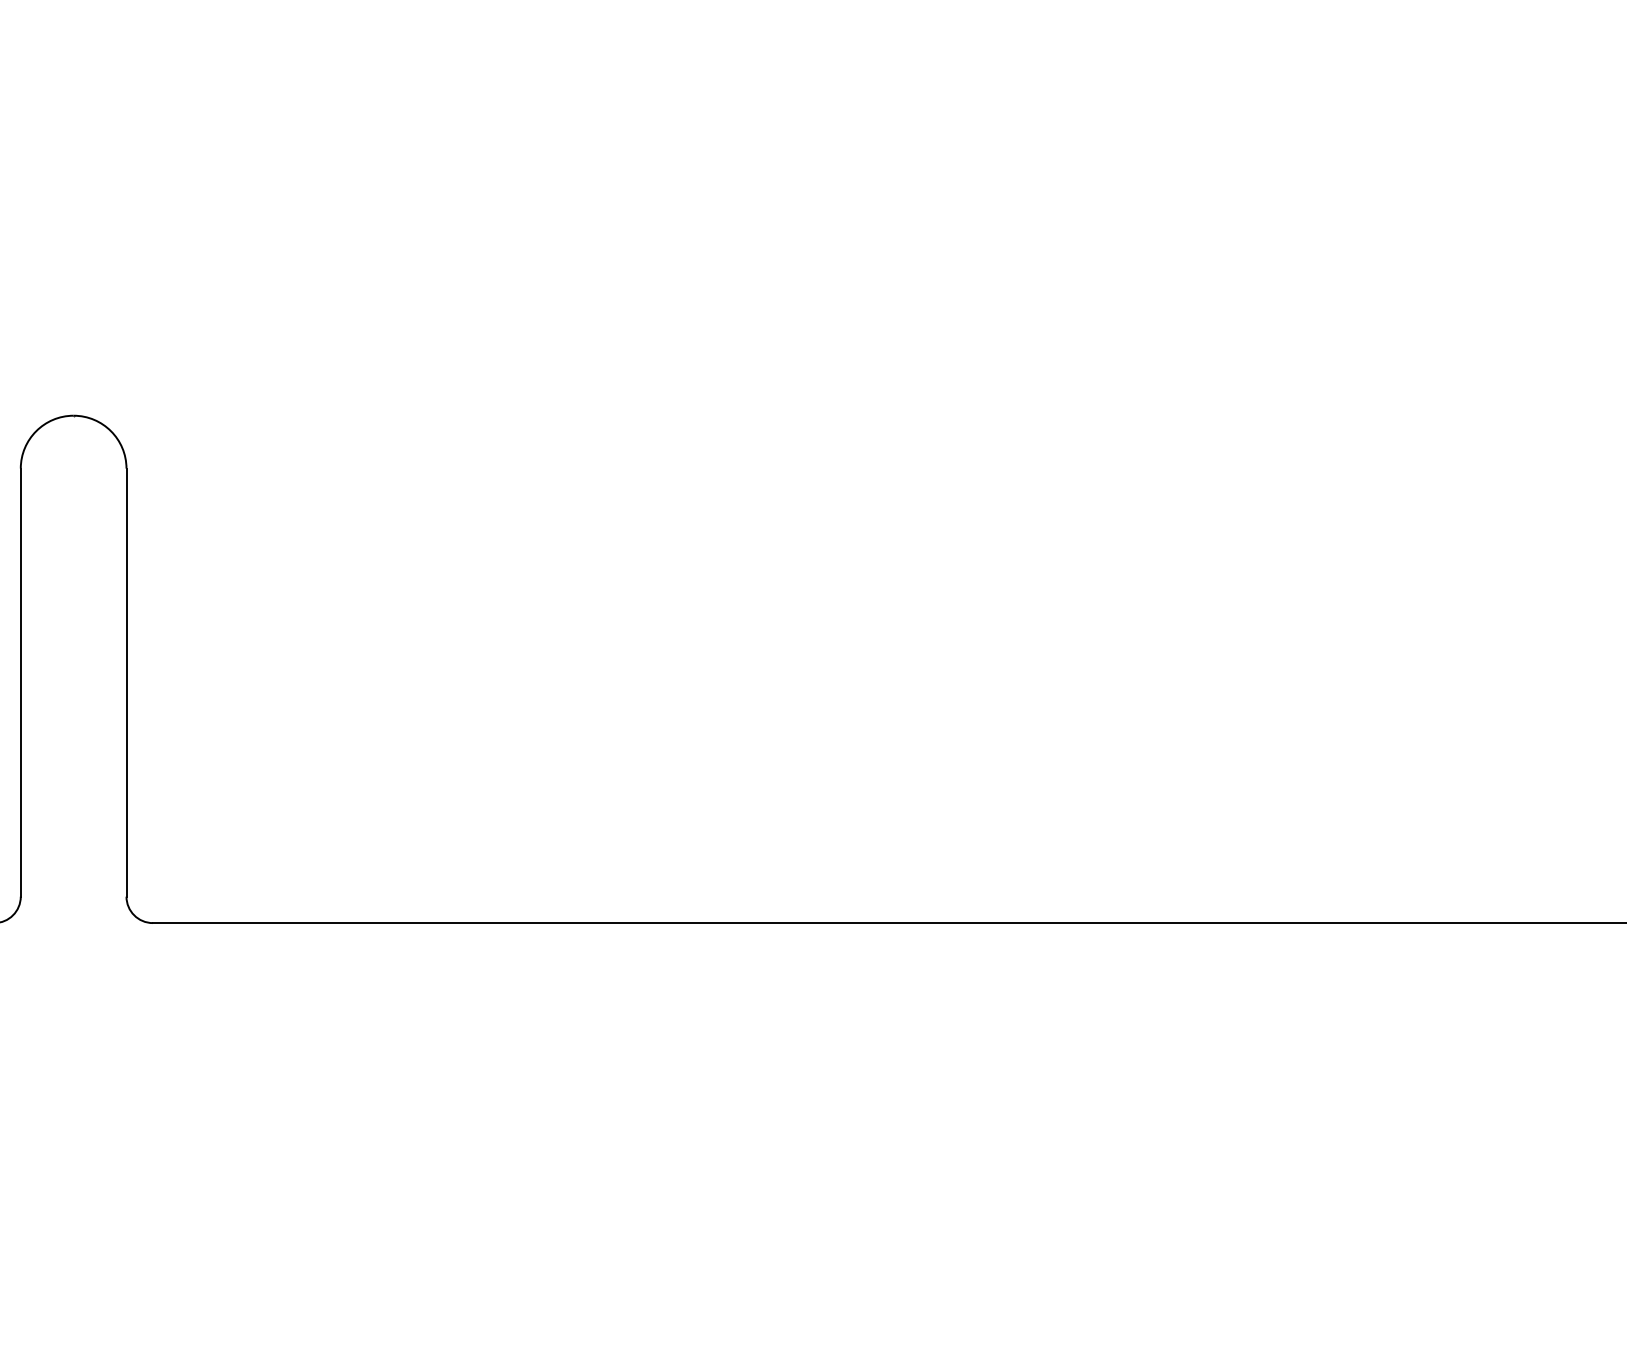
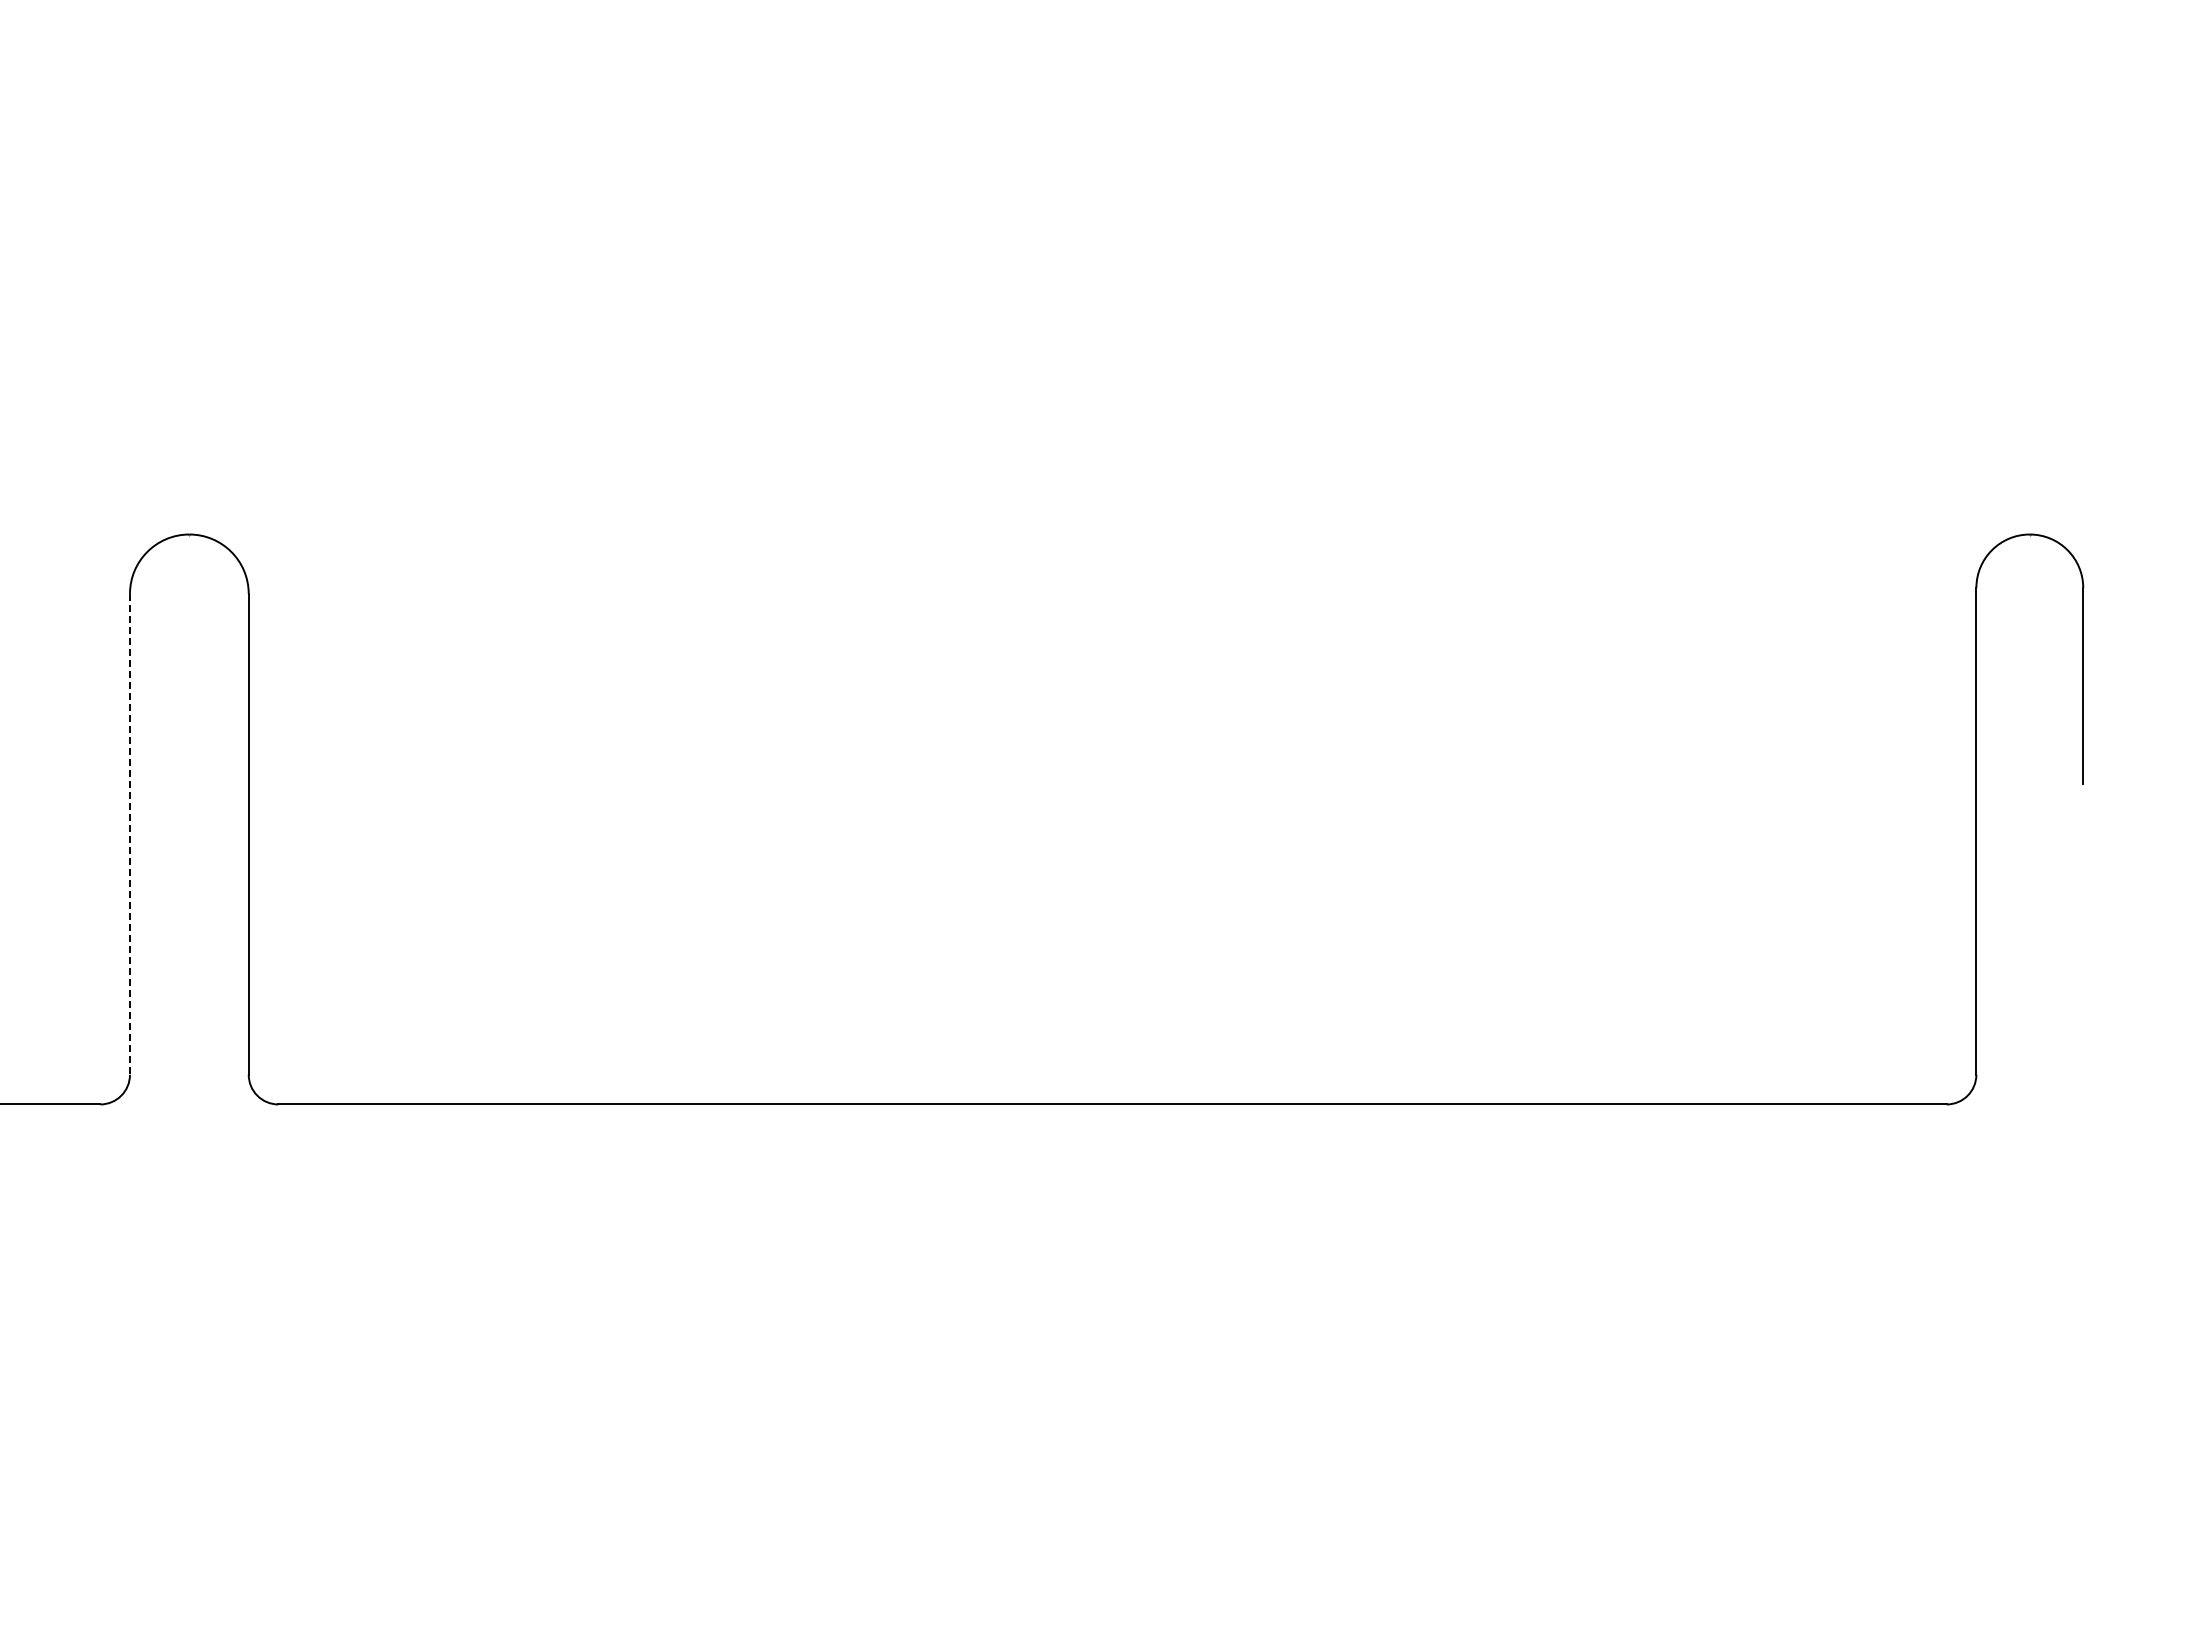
line: (21, 682) -> (130, 834), solid -> dashed

